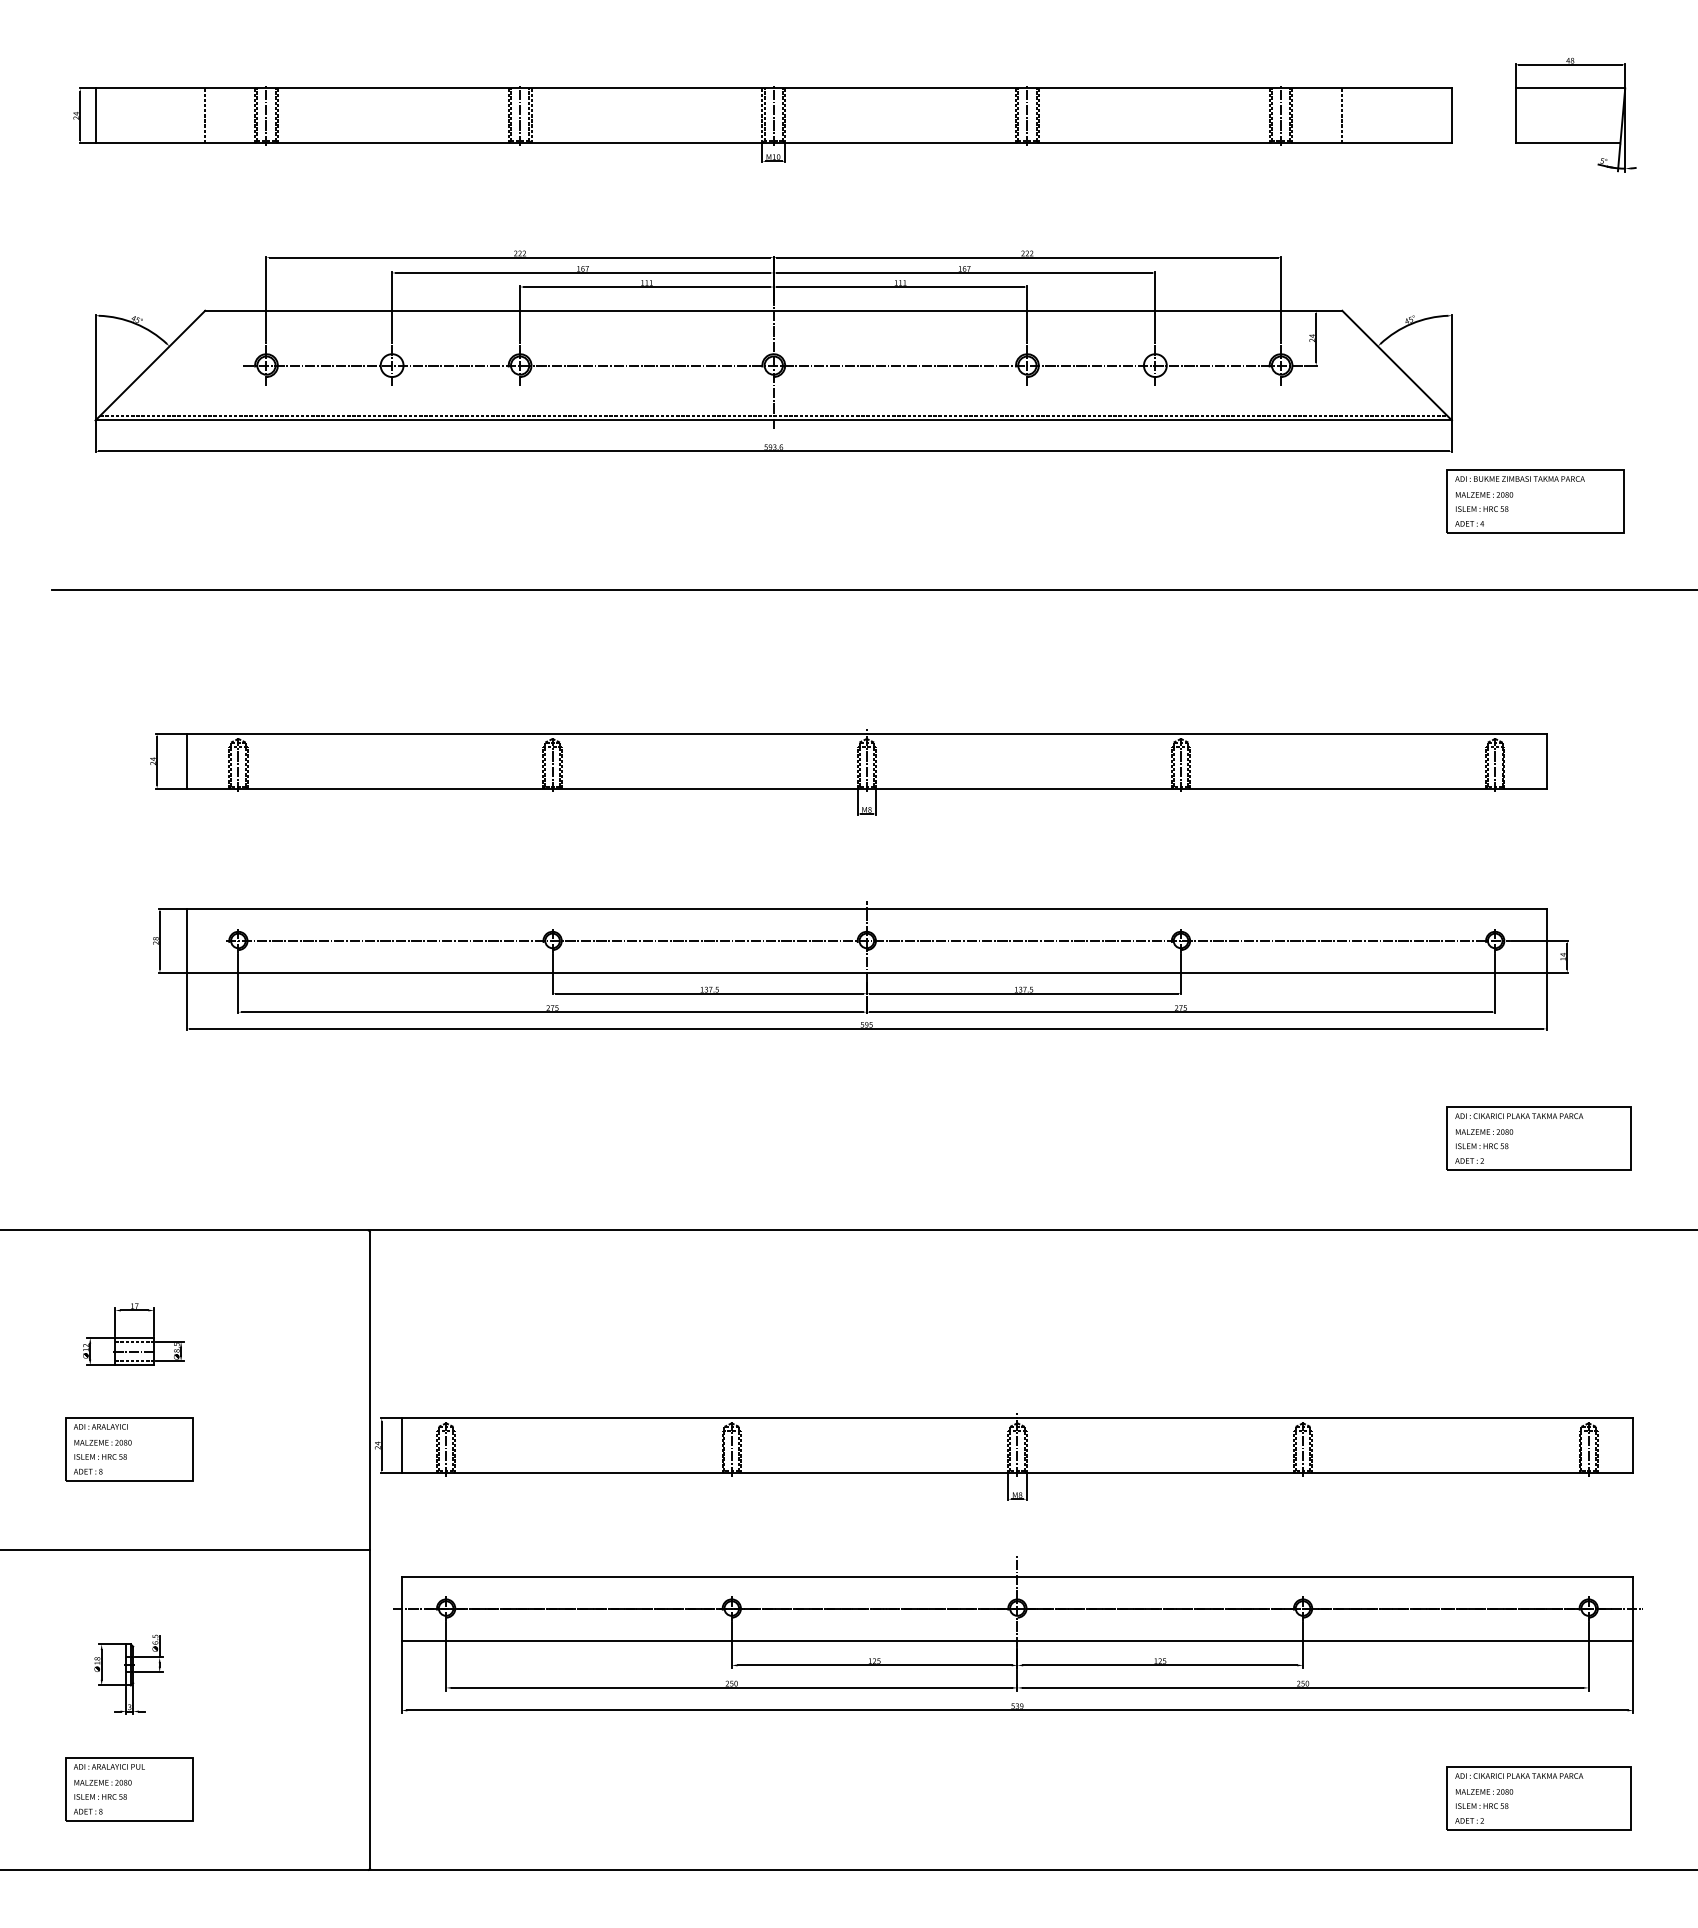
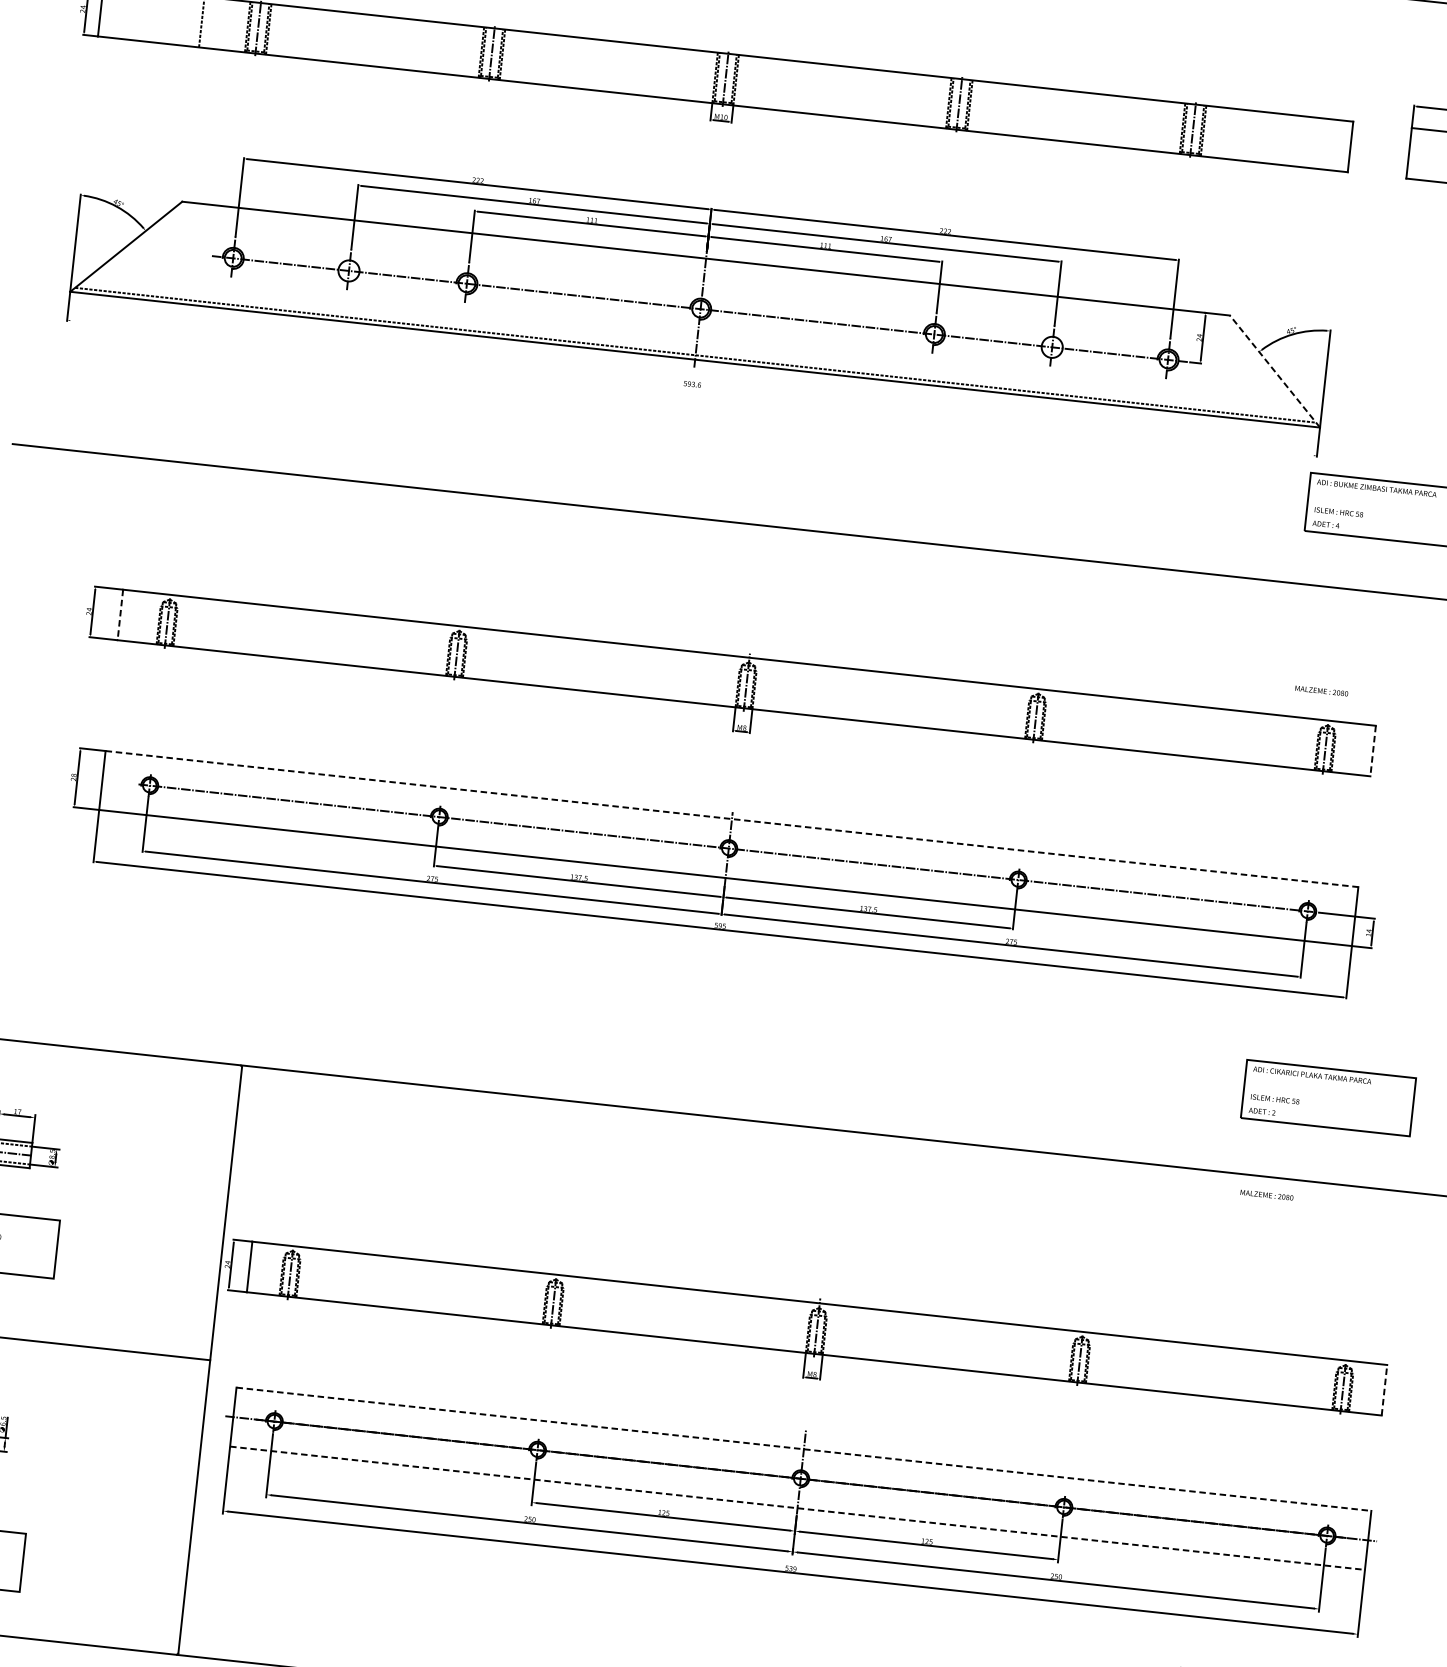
line: (1342, 115) -> (1249, 135), removed
line: (1397, 365) -> (1275, 371), solid -> dashed
line: (773, 451) -> (691, 388), removed
text: (1484, 494) -> (1321, 690), moved
line: (186, 761) -> (119, 615), solid -> dashed
line: (1546, 761) -> (1373, 751), solid -> dashed
line: (866, 908) -> (731, 818), solid -> dashed
text: (1484, 1131) -> (1267, 1194), moved
line: (1633, 1445) -> (1384, 1390), solid -> dashed
line: (1017, 1576) -> (804, 1449), solid -> dashed
line: (1017, 1640) -> (797, 1508), solid -> dashed

